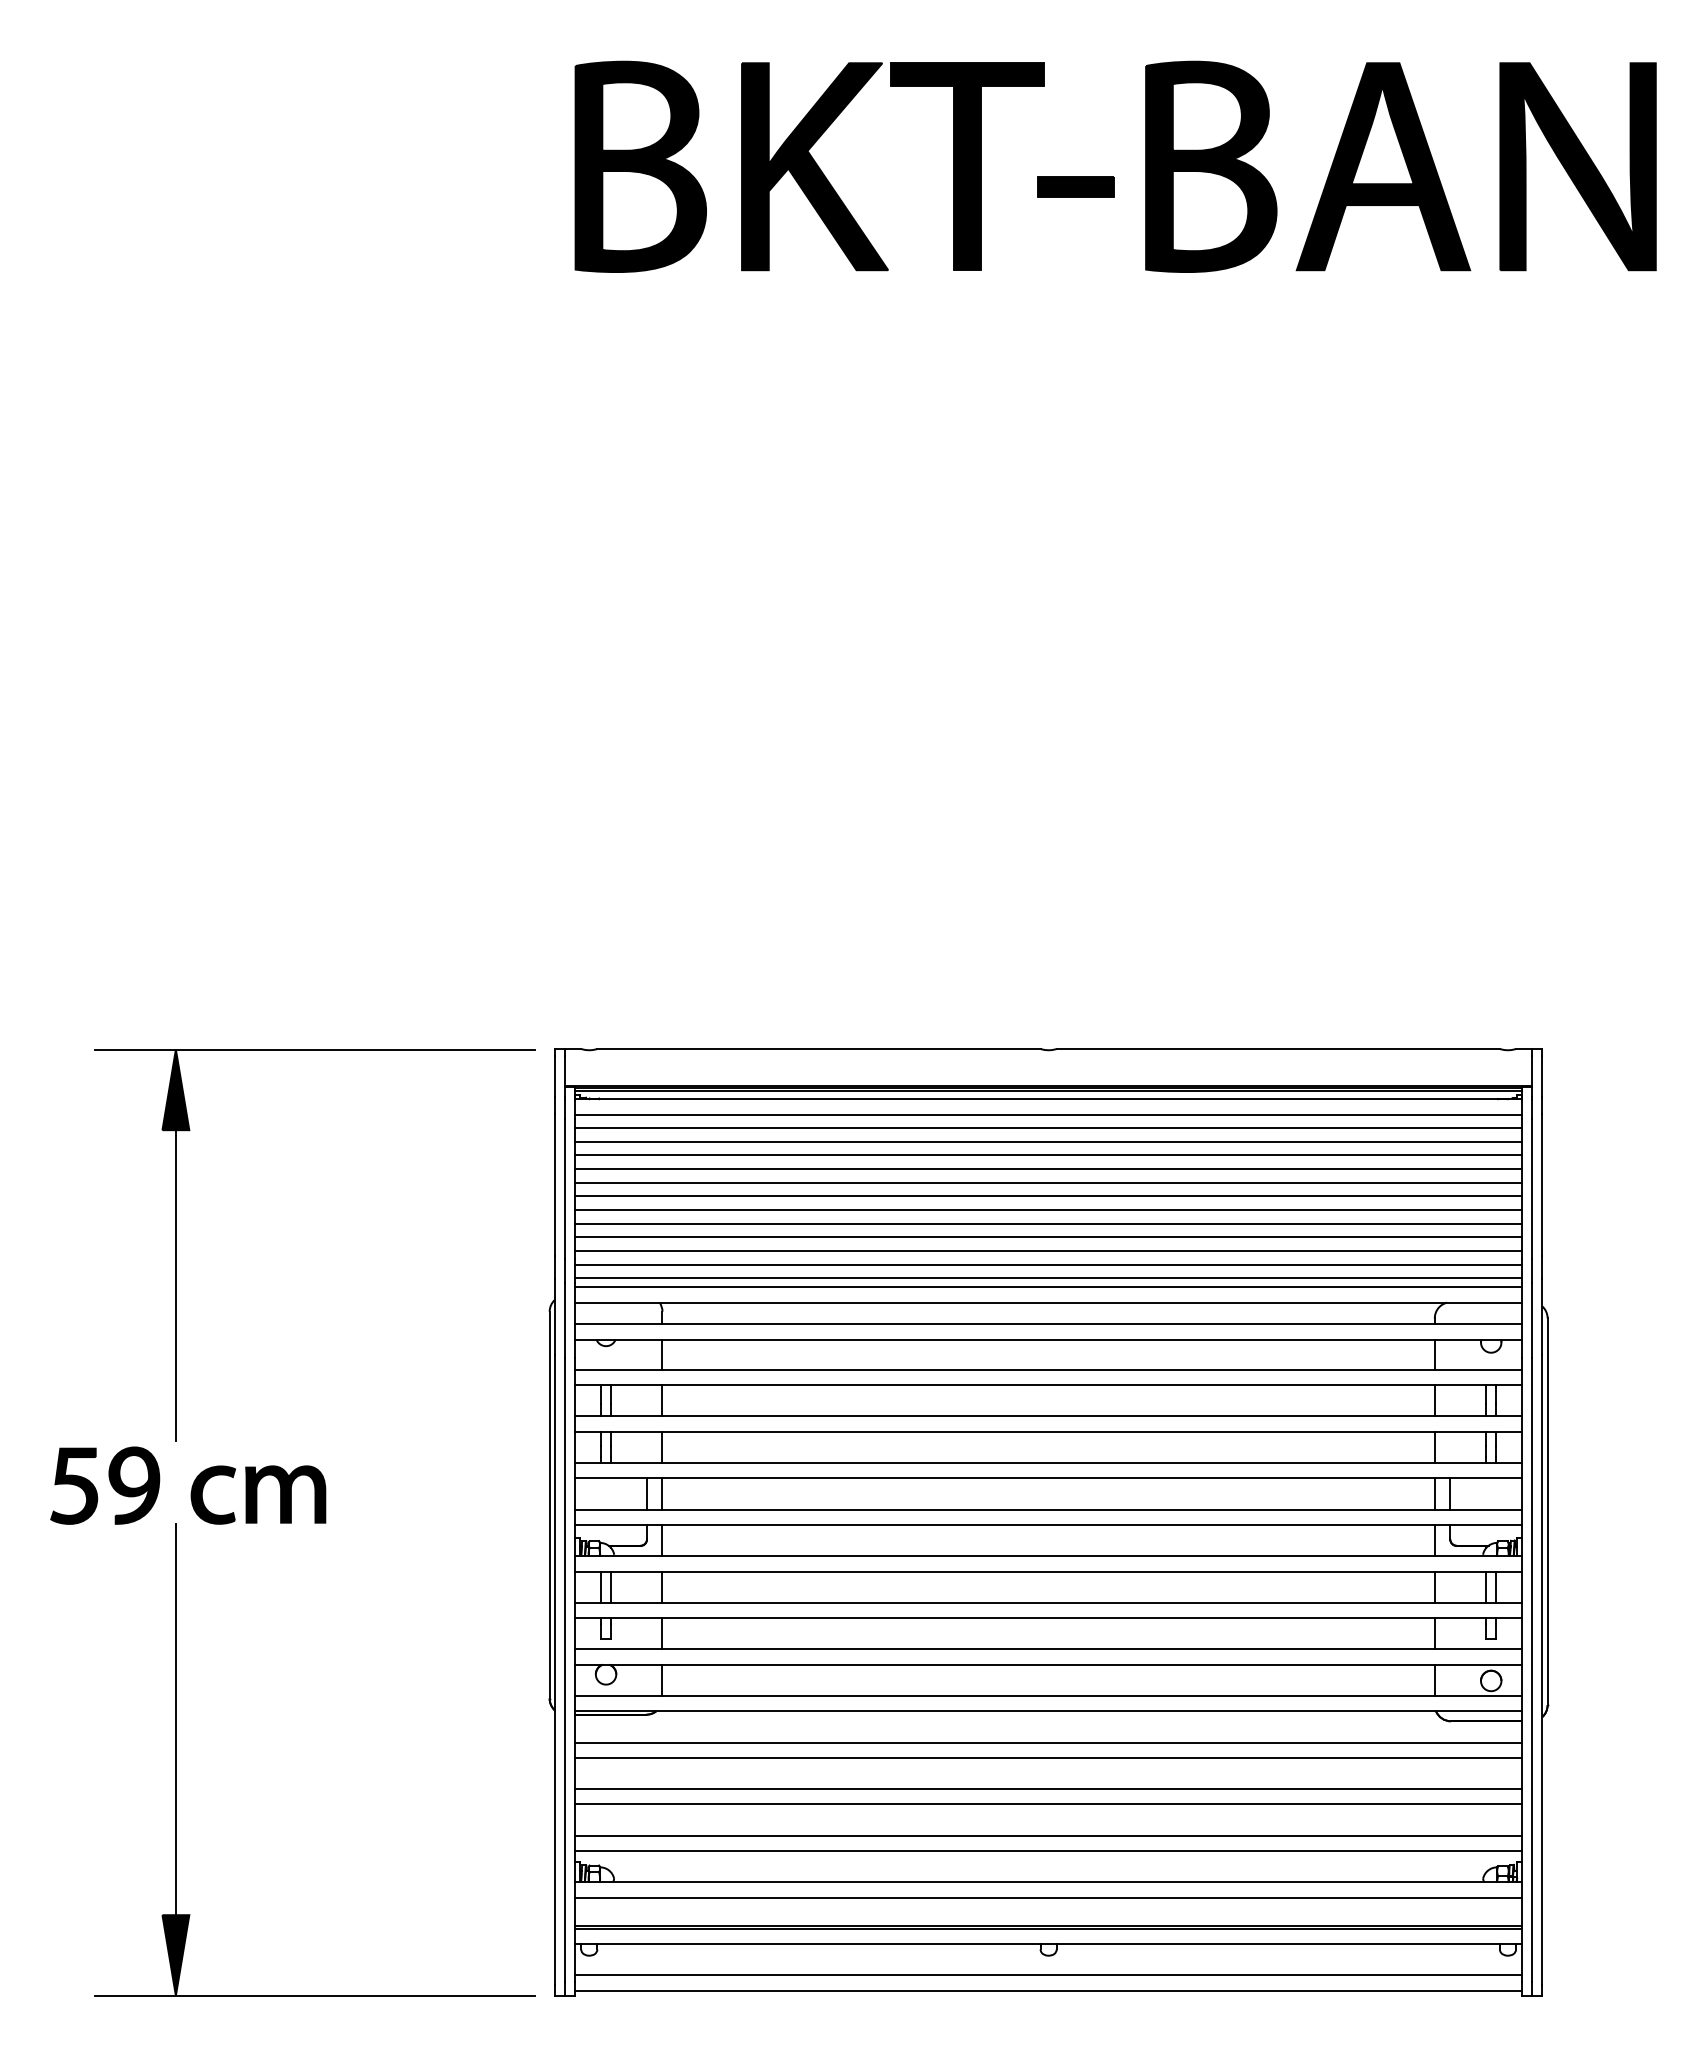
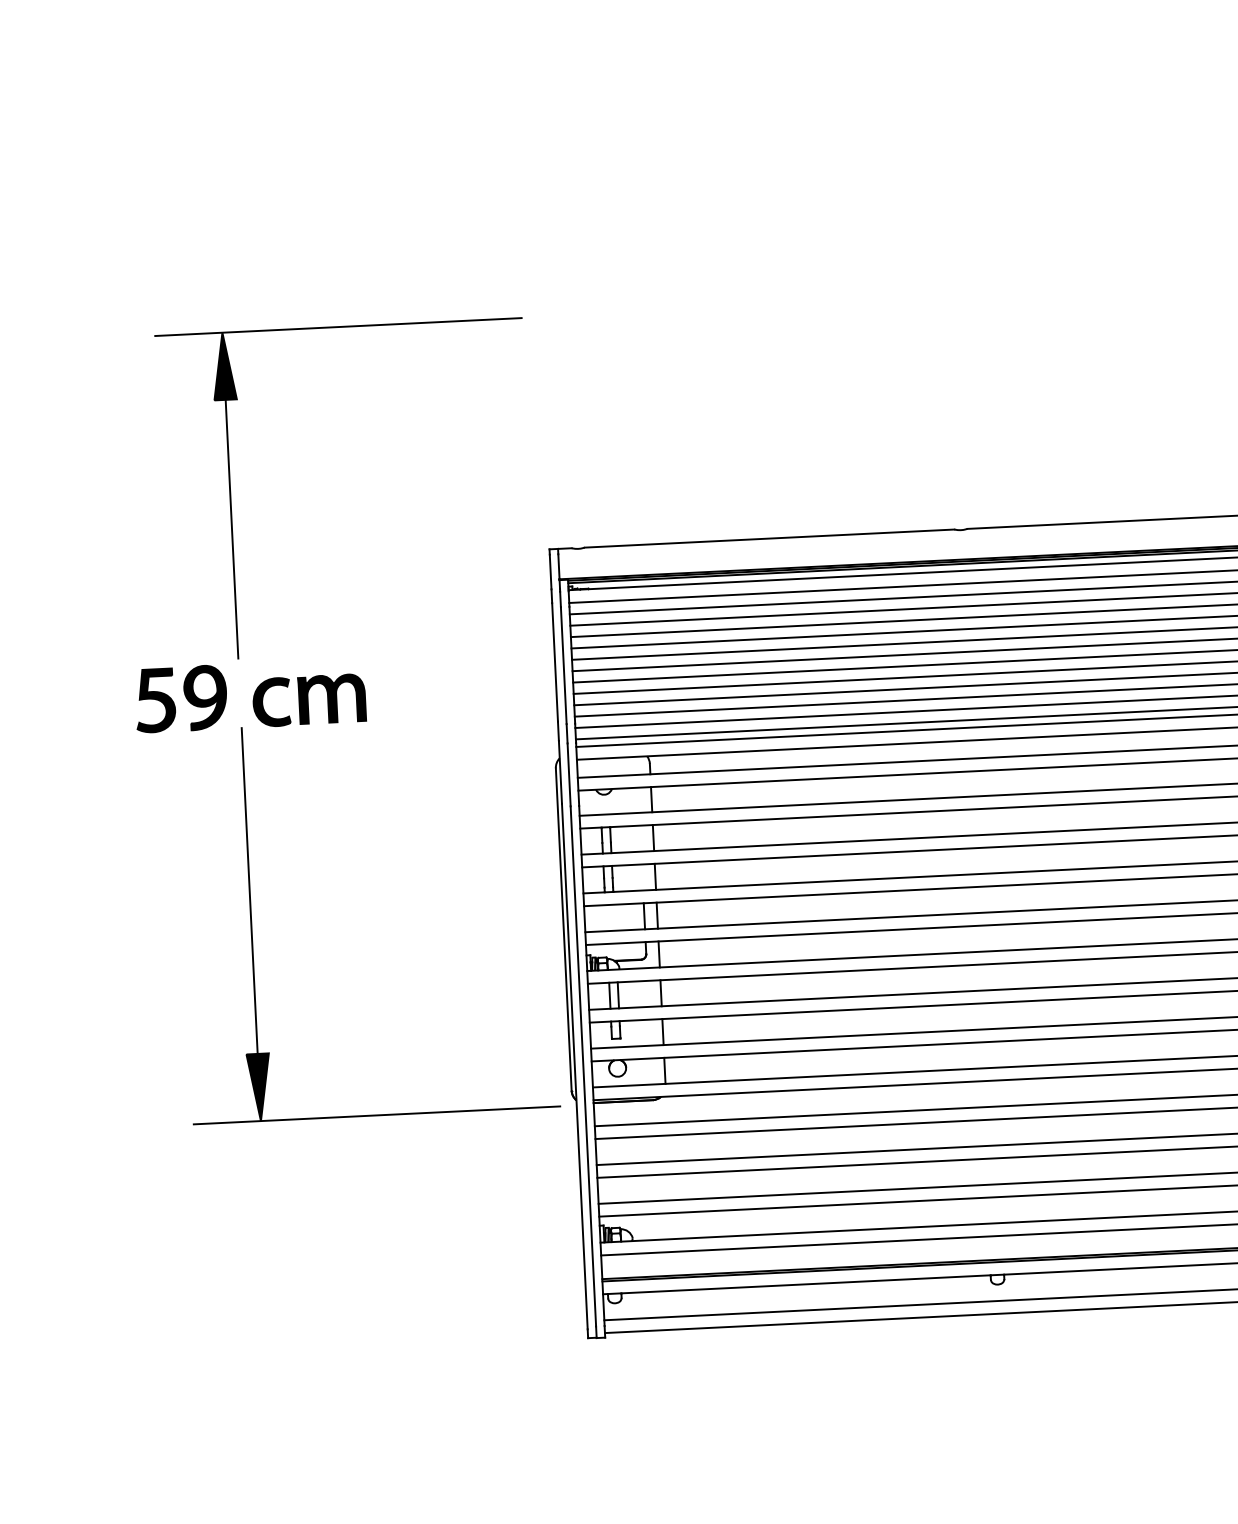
part: (292, 1522) -> (338, 721), moved

